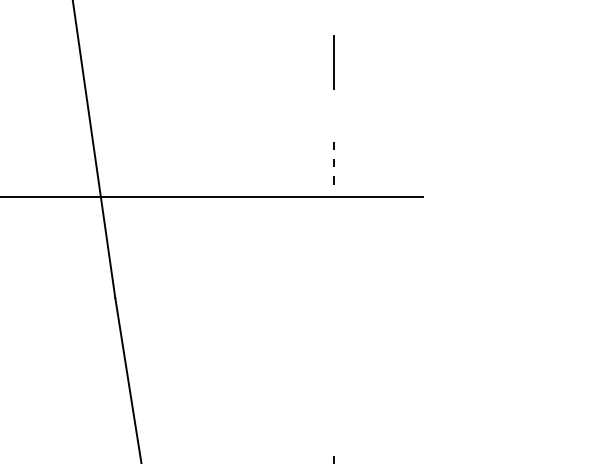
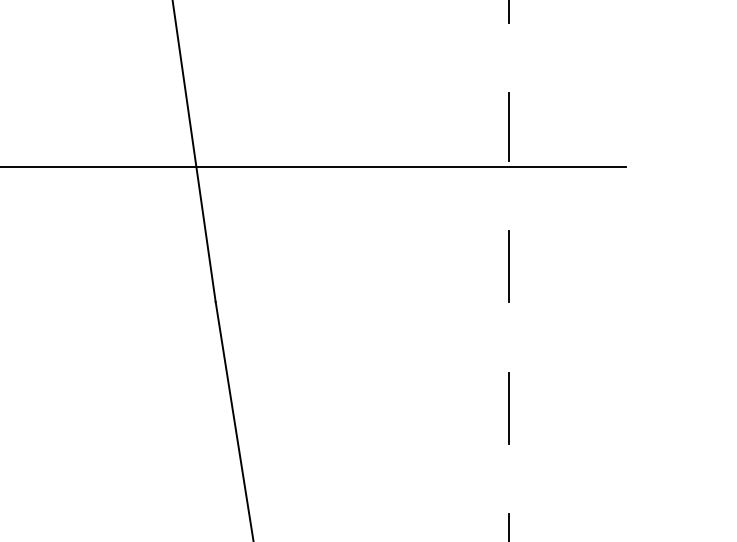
line: (334, 167) -> (508, 127), dashed -> solid
line: (334, 271) -> (508, 266), added
line: (334, 376) -> (508, 407), added

